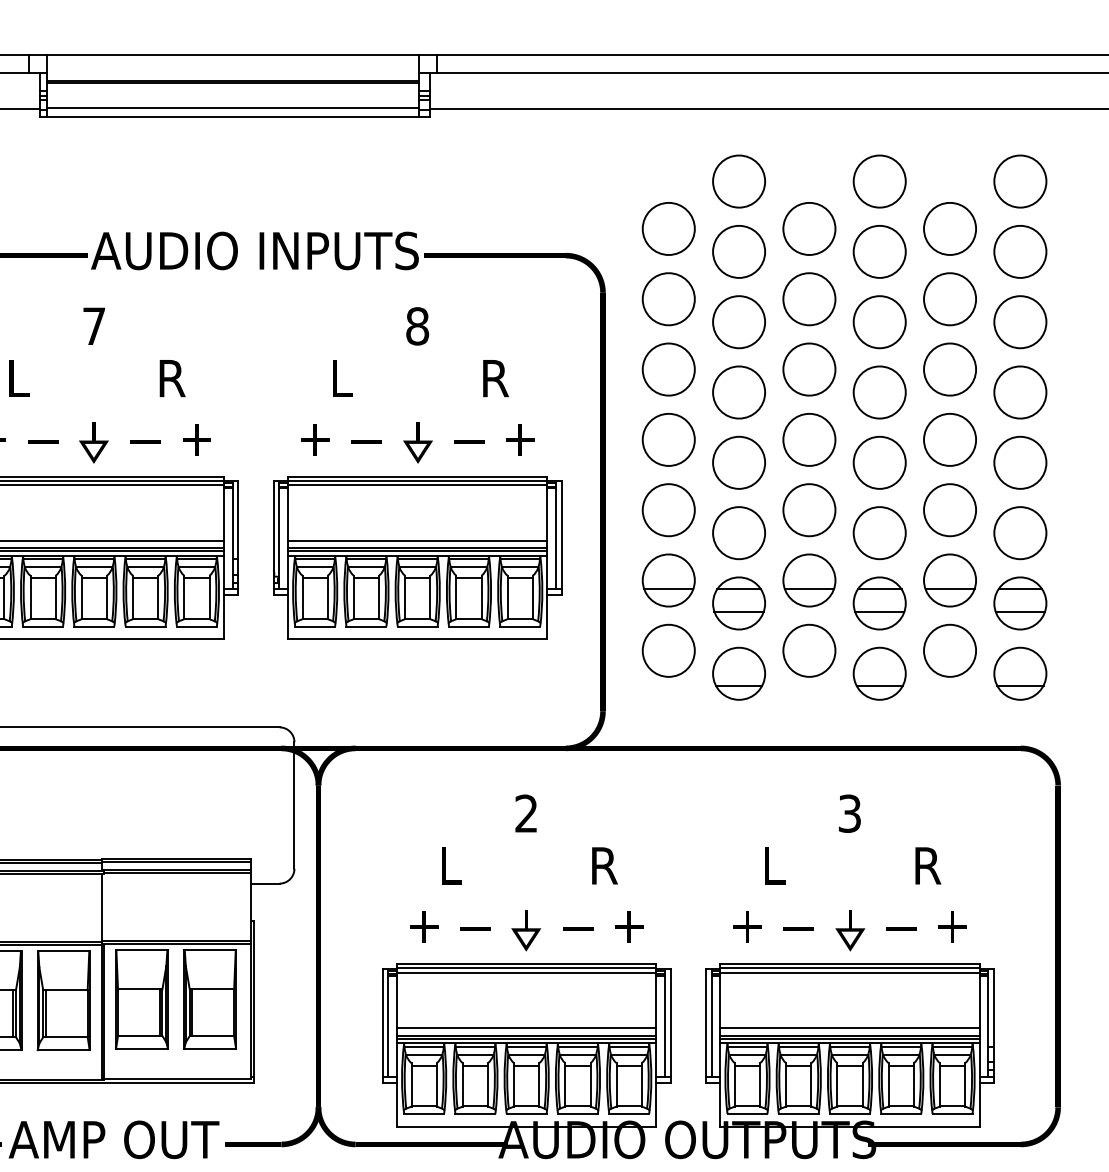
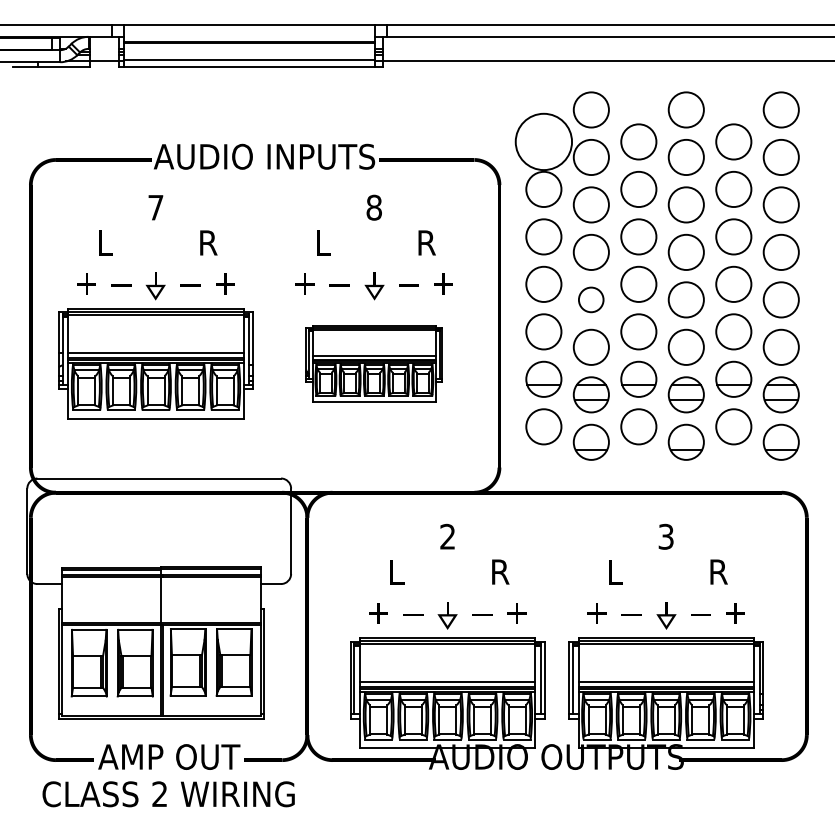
circle: (668, 228) -> (543, 141), size x1.6
circle: (737, 462) -> (590, 299), size x0.7
part: (417, 557) -> (374, 363), size x0.7

